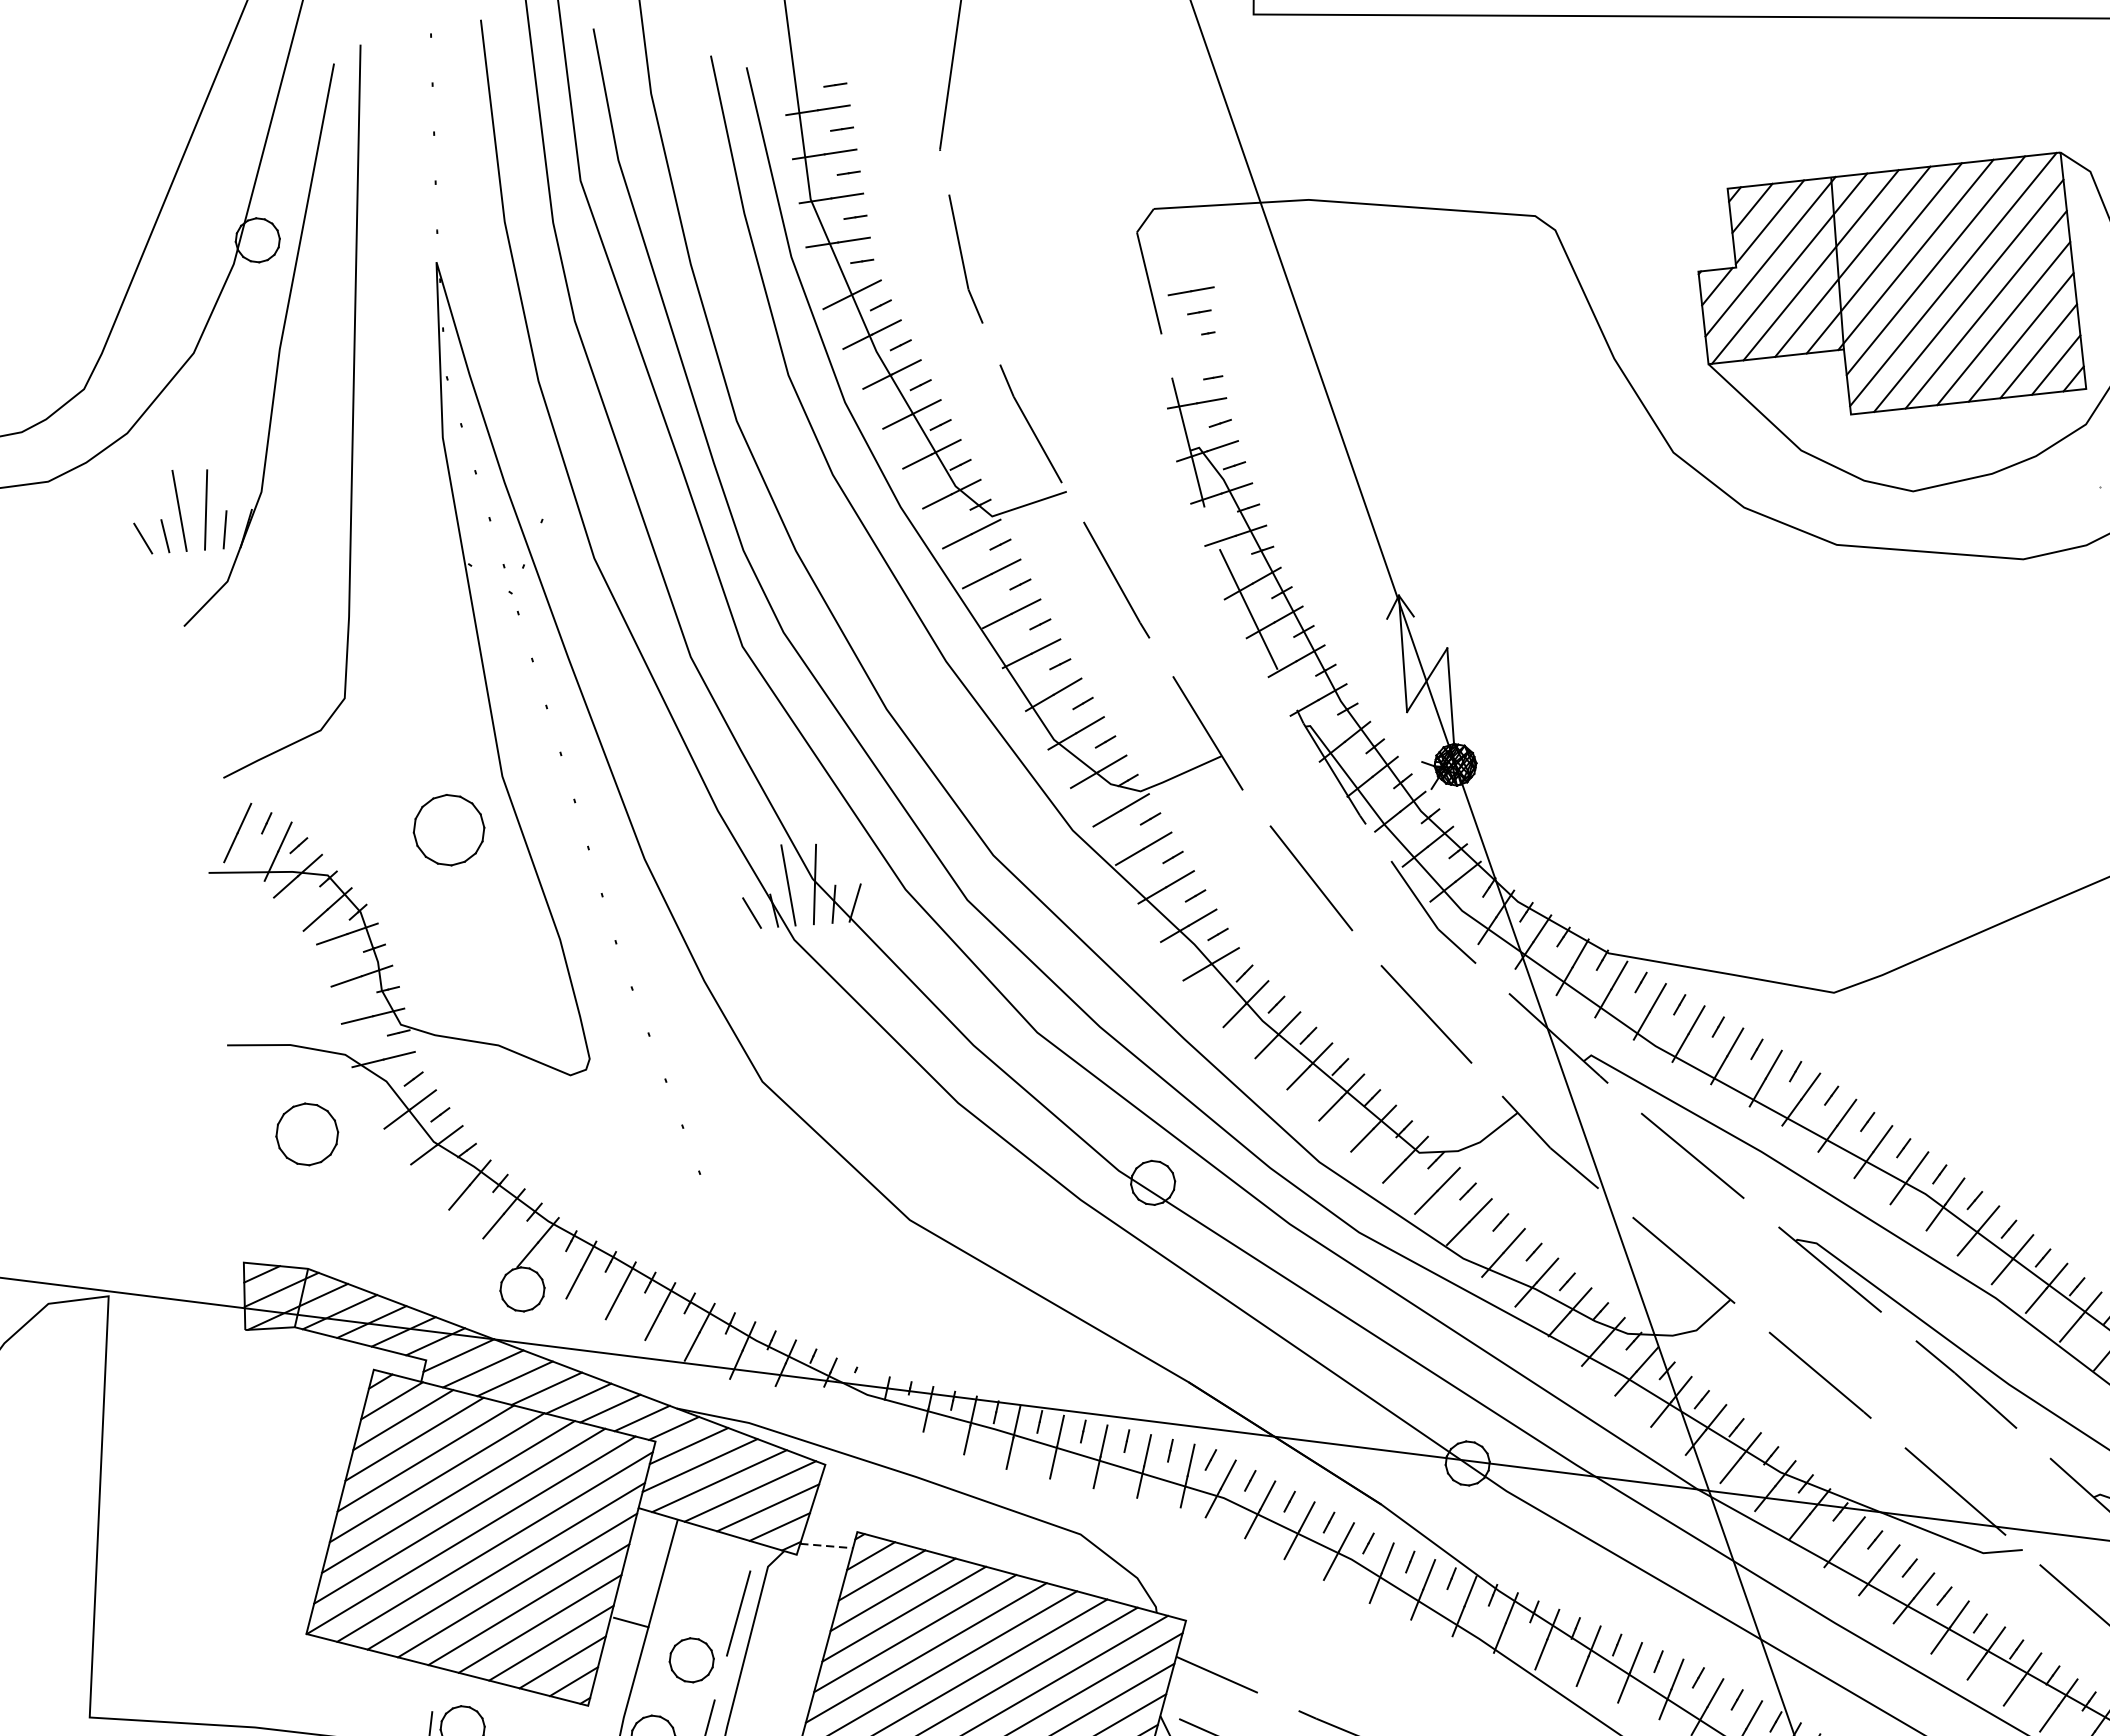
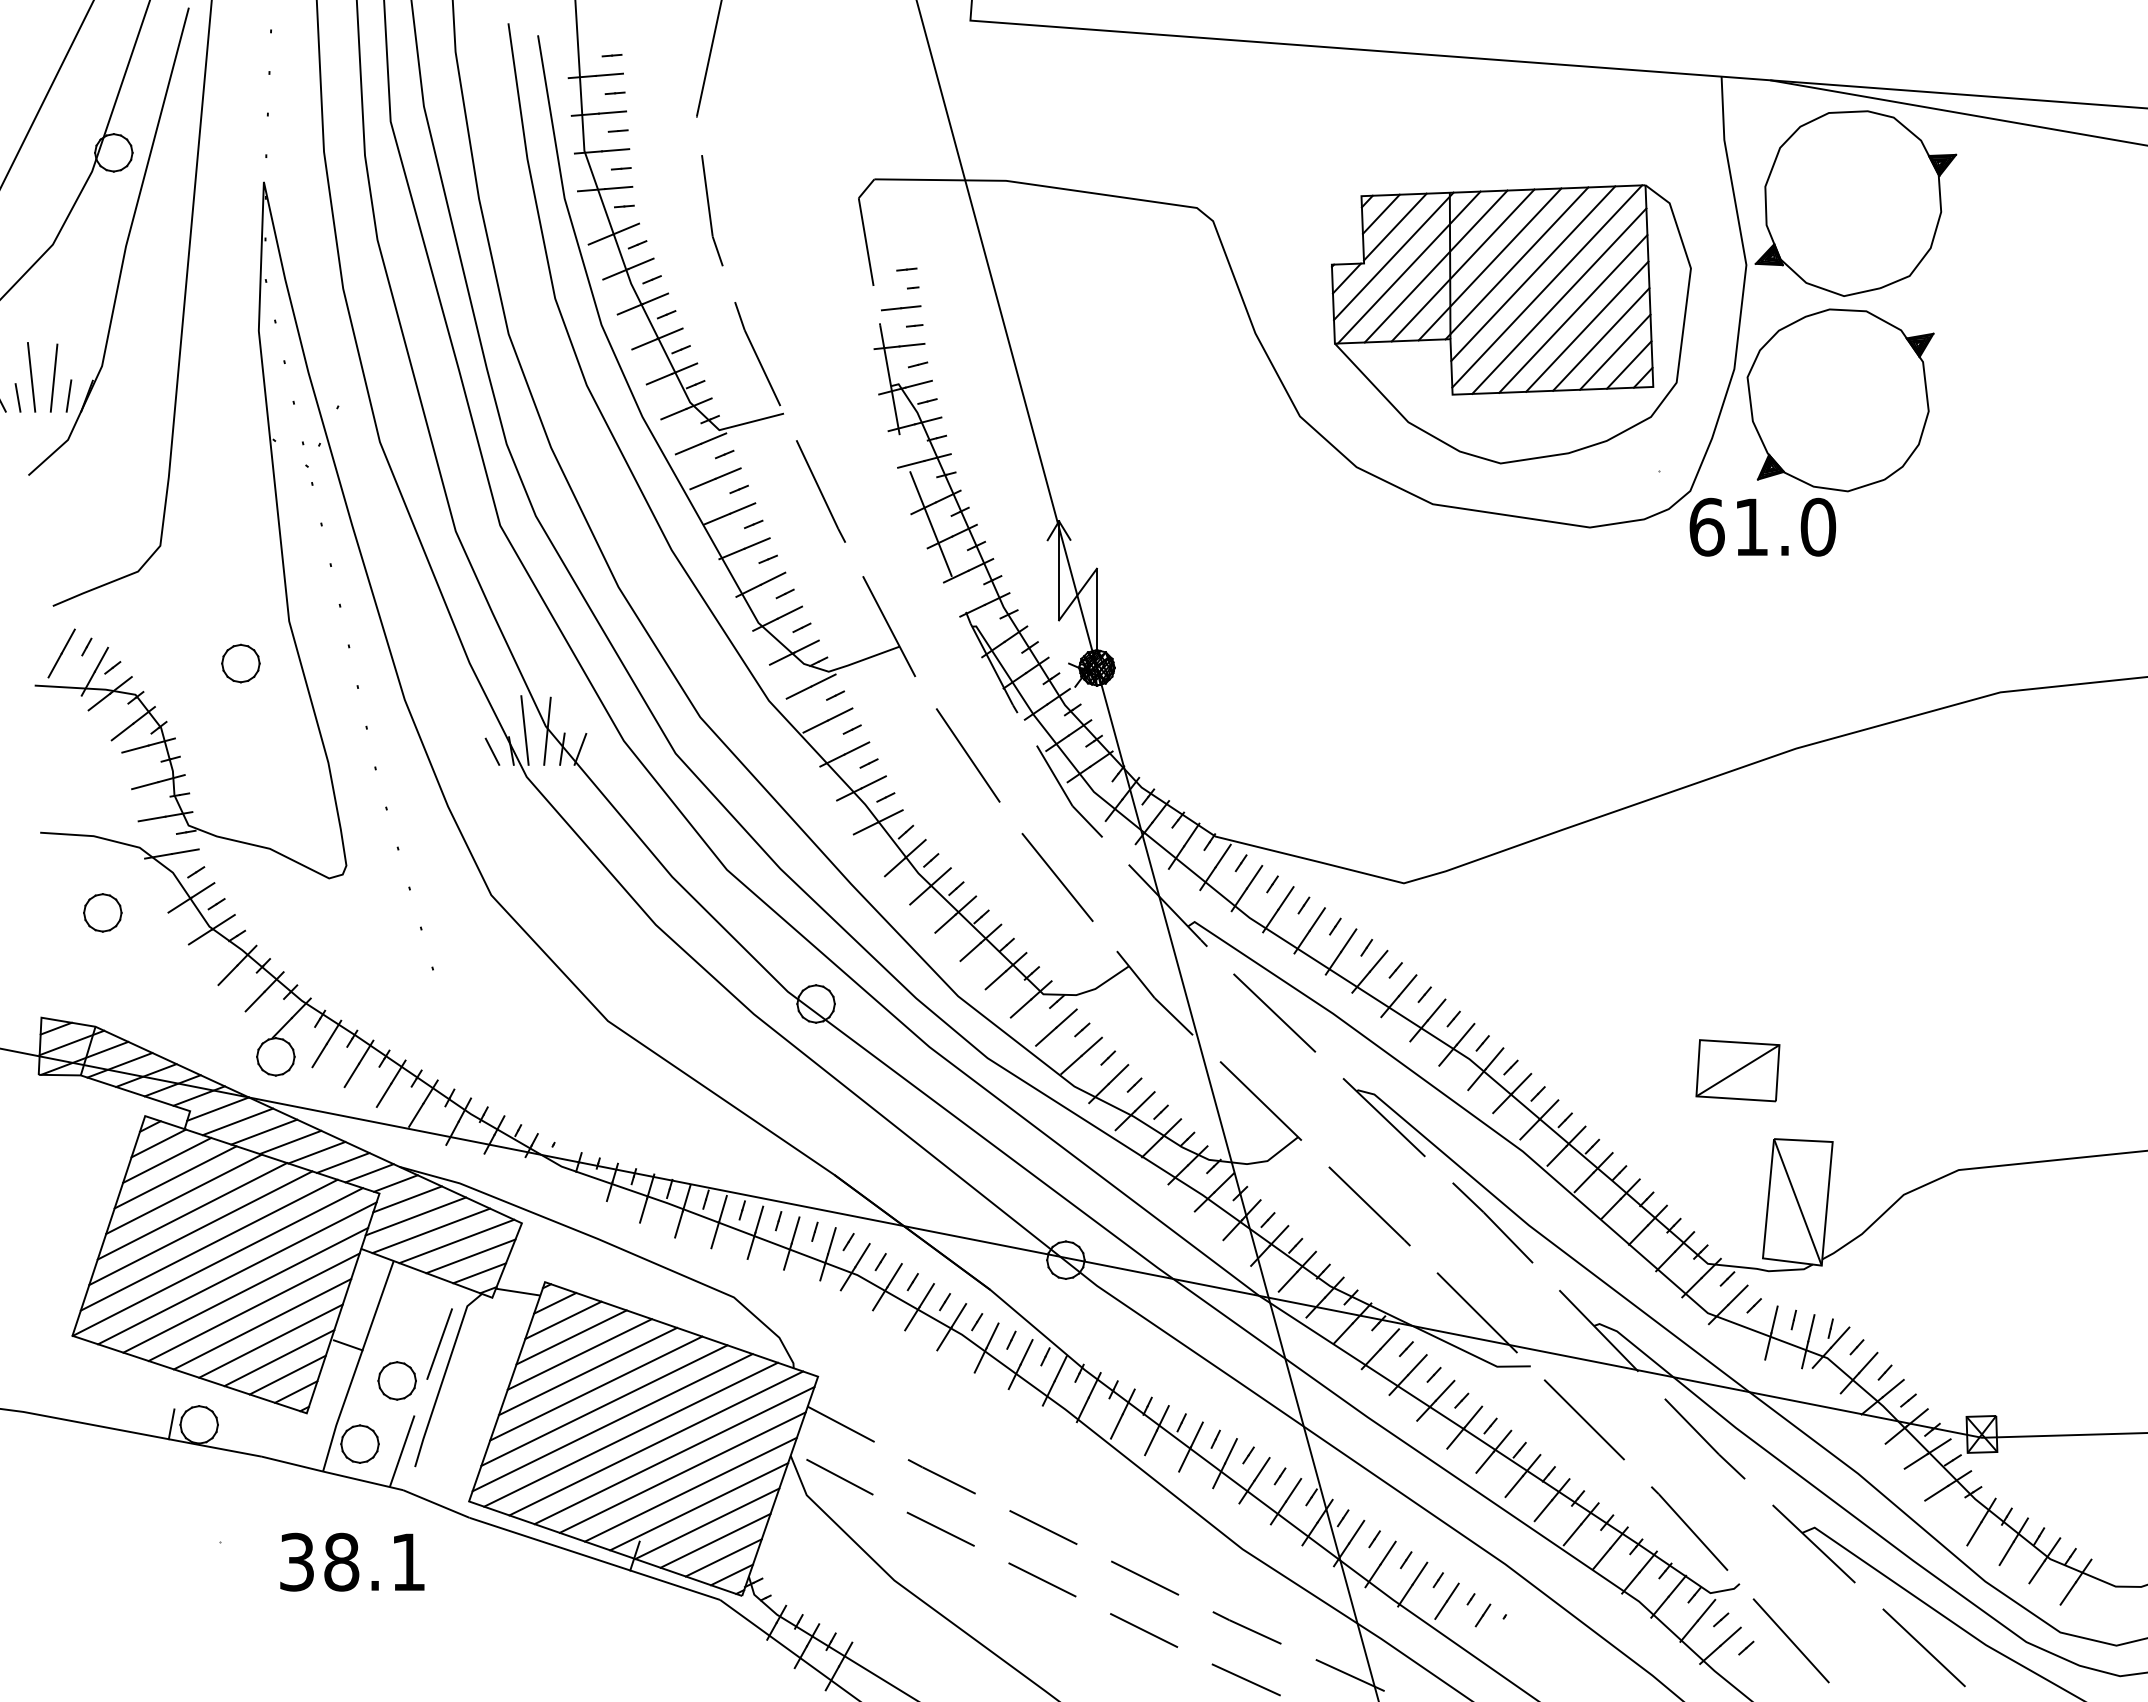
line: (1191, 291) -> (901, 308), moved
part: (448, 830) -> (240, 663), size x0.62
part: (306, 1134) -> (102, 912), size x0.71
line: (827, 1546) -> (518, 1292), dashed -> solid

